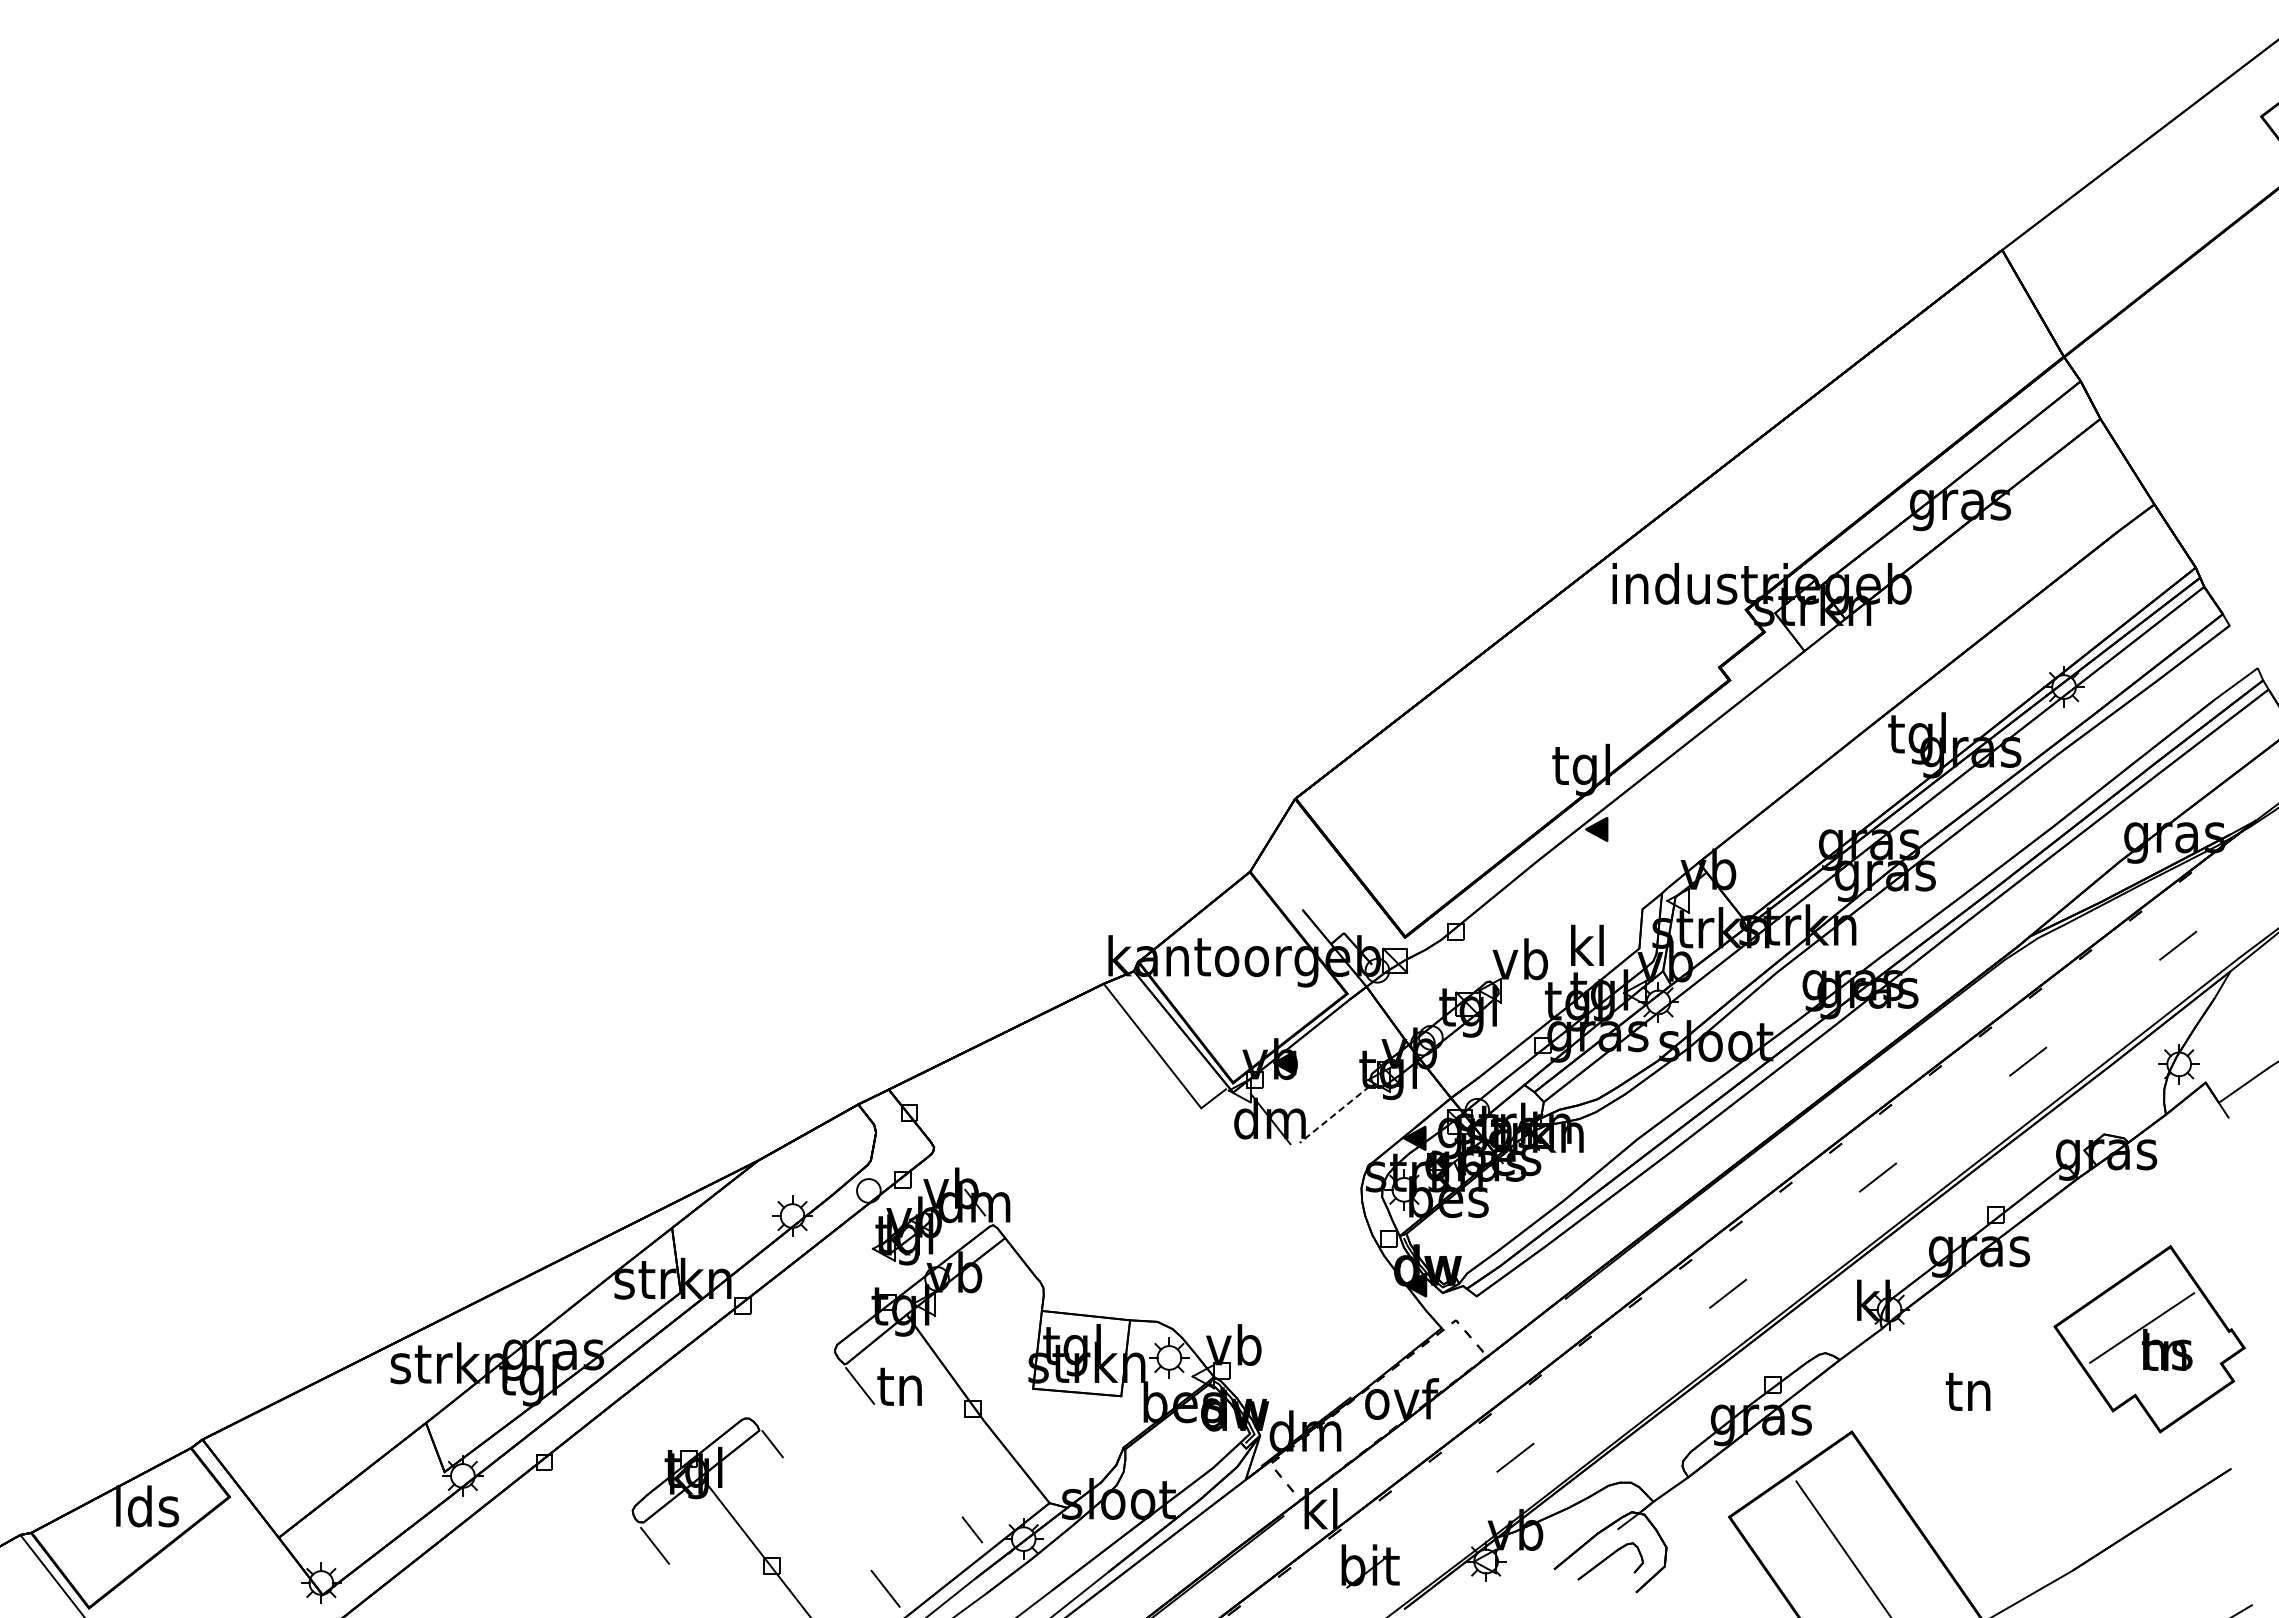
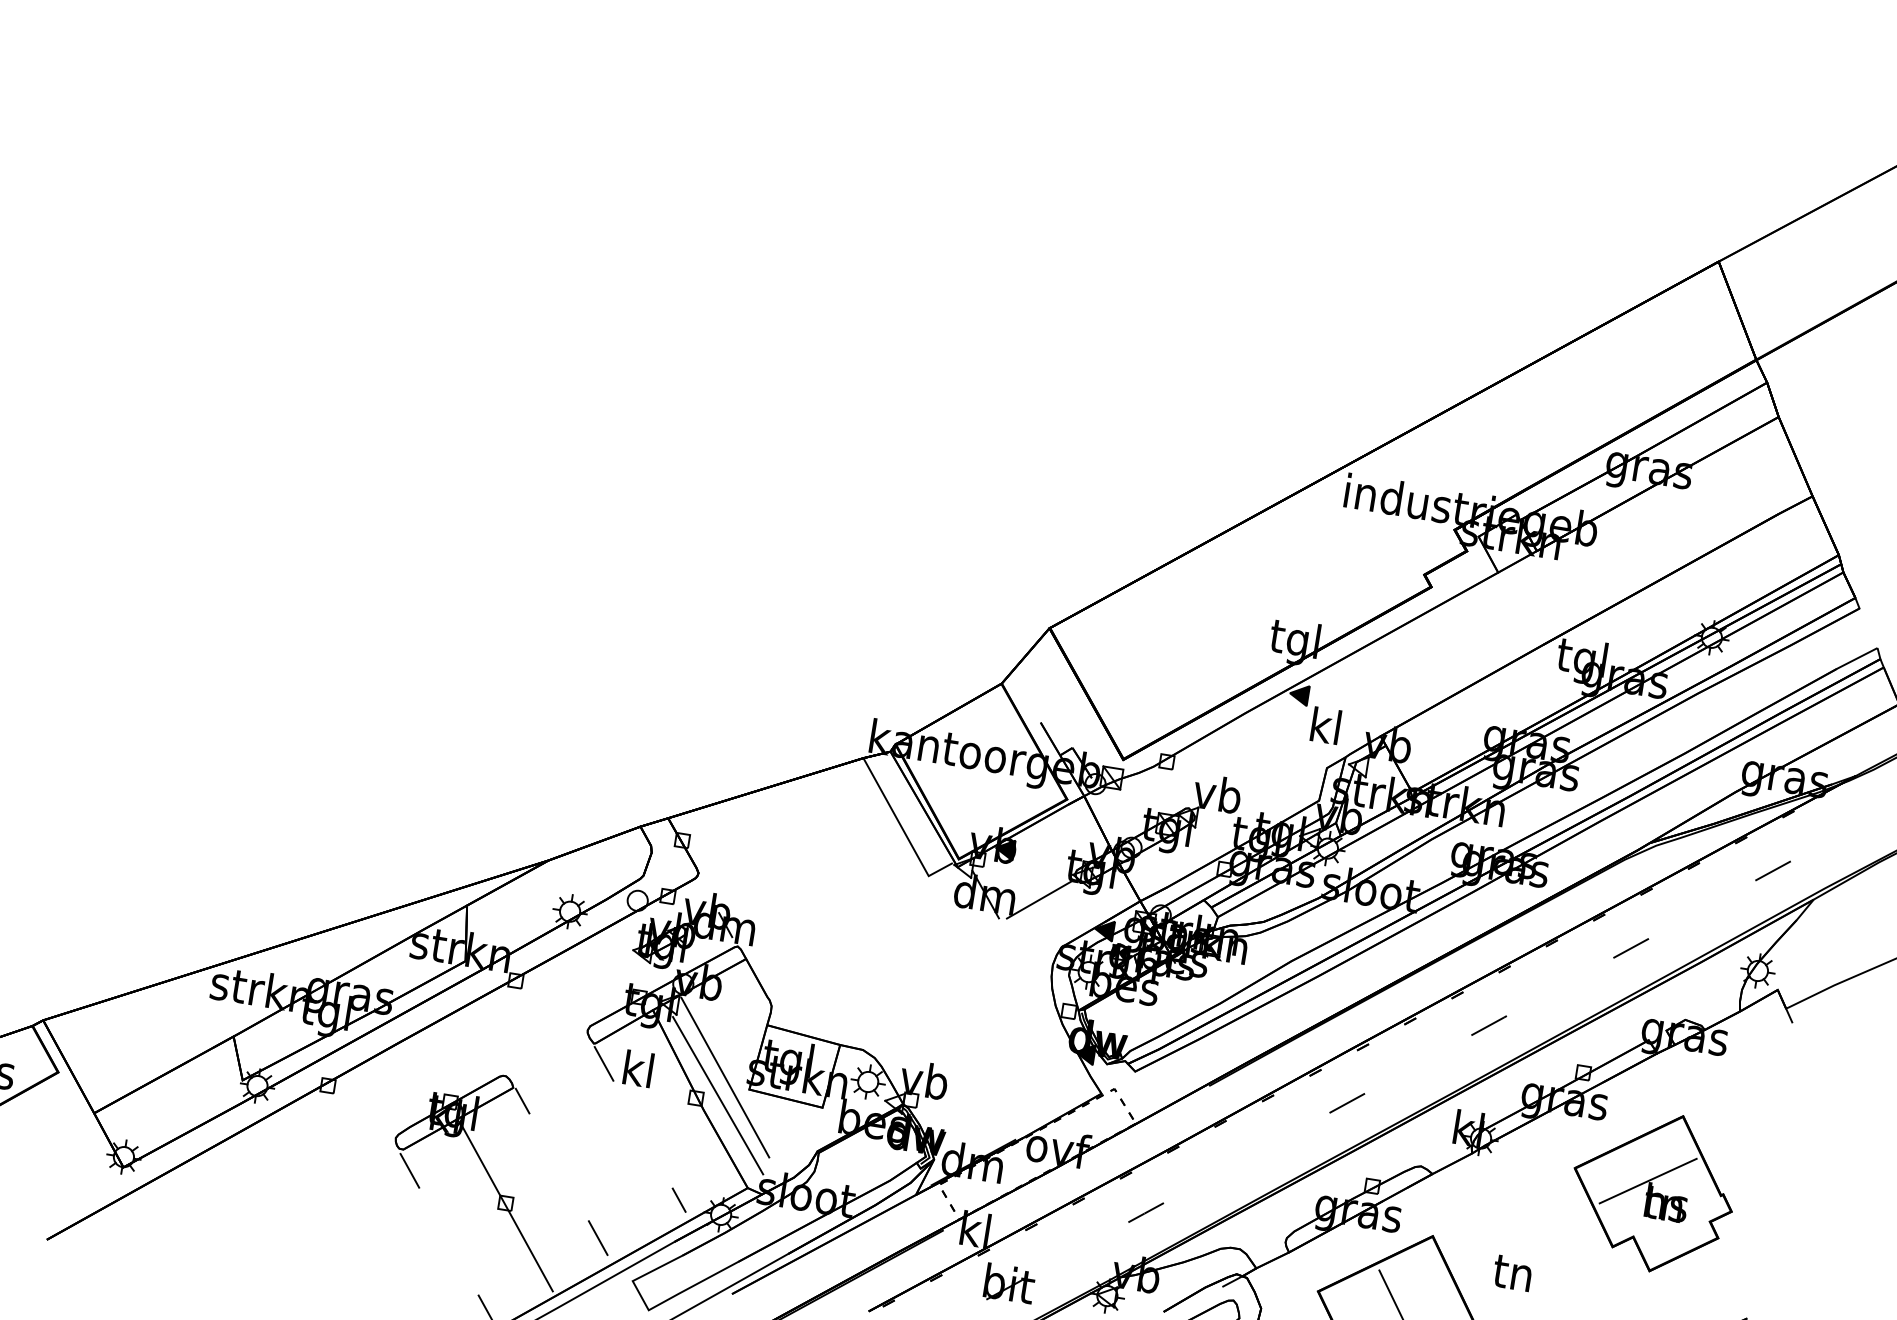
text: (1587, 944) -> (1326, 724), moved
line: (1334, 1114) -> (1040, 899), dashed -> solid
part: (2149, 1339) -> (1652, 1191), moved
line: (1002, 1379) -> (724, 1077), added
text: (899, 1384) -> (637, 1067), tn -> kl
text: (1967, 1391) -> (1512, 1272), moved
line: (997, 1401) -> (717, 1095), added

